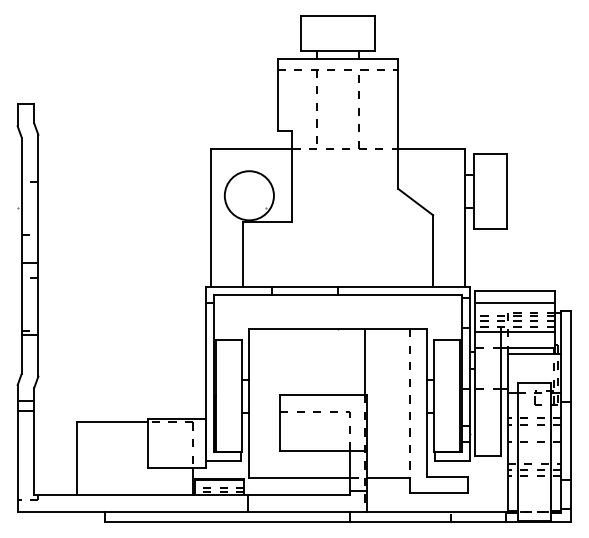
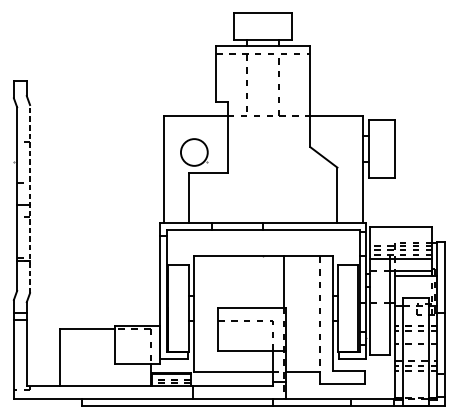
circle: (248, 195) -> (193, 152), size x0.7
line: (38, 255) -> (30, 198), solid -> dashed
line: (514, 302) -> (400, 235), removed

